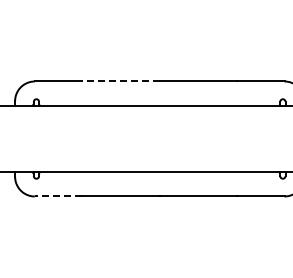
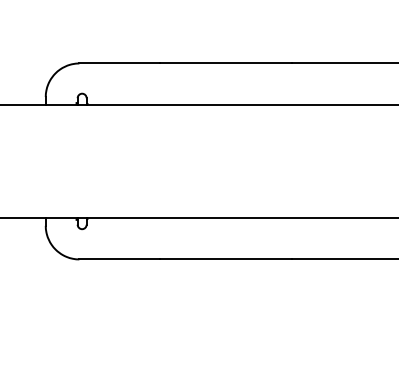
line: (120, 81) -> (225, 63), dashed -> solid
line: (58, 196) -> (119, 259), dashed -> solid

